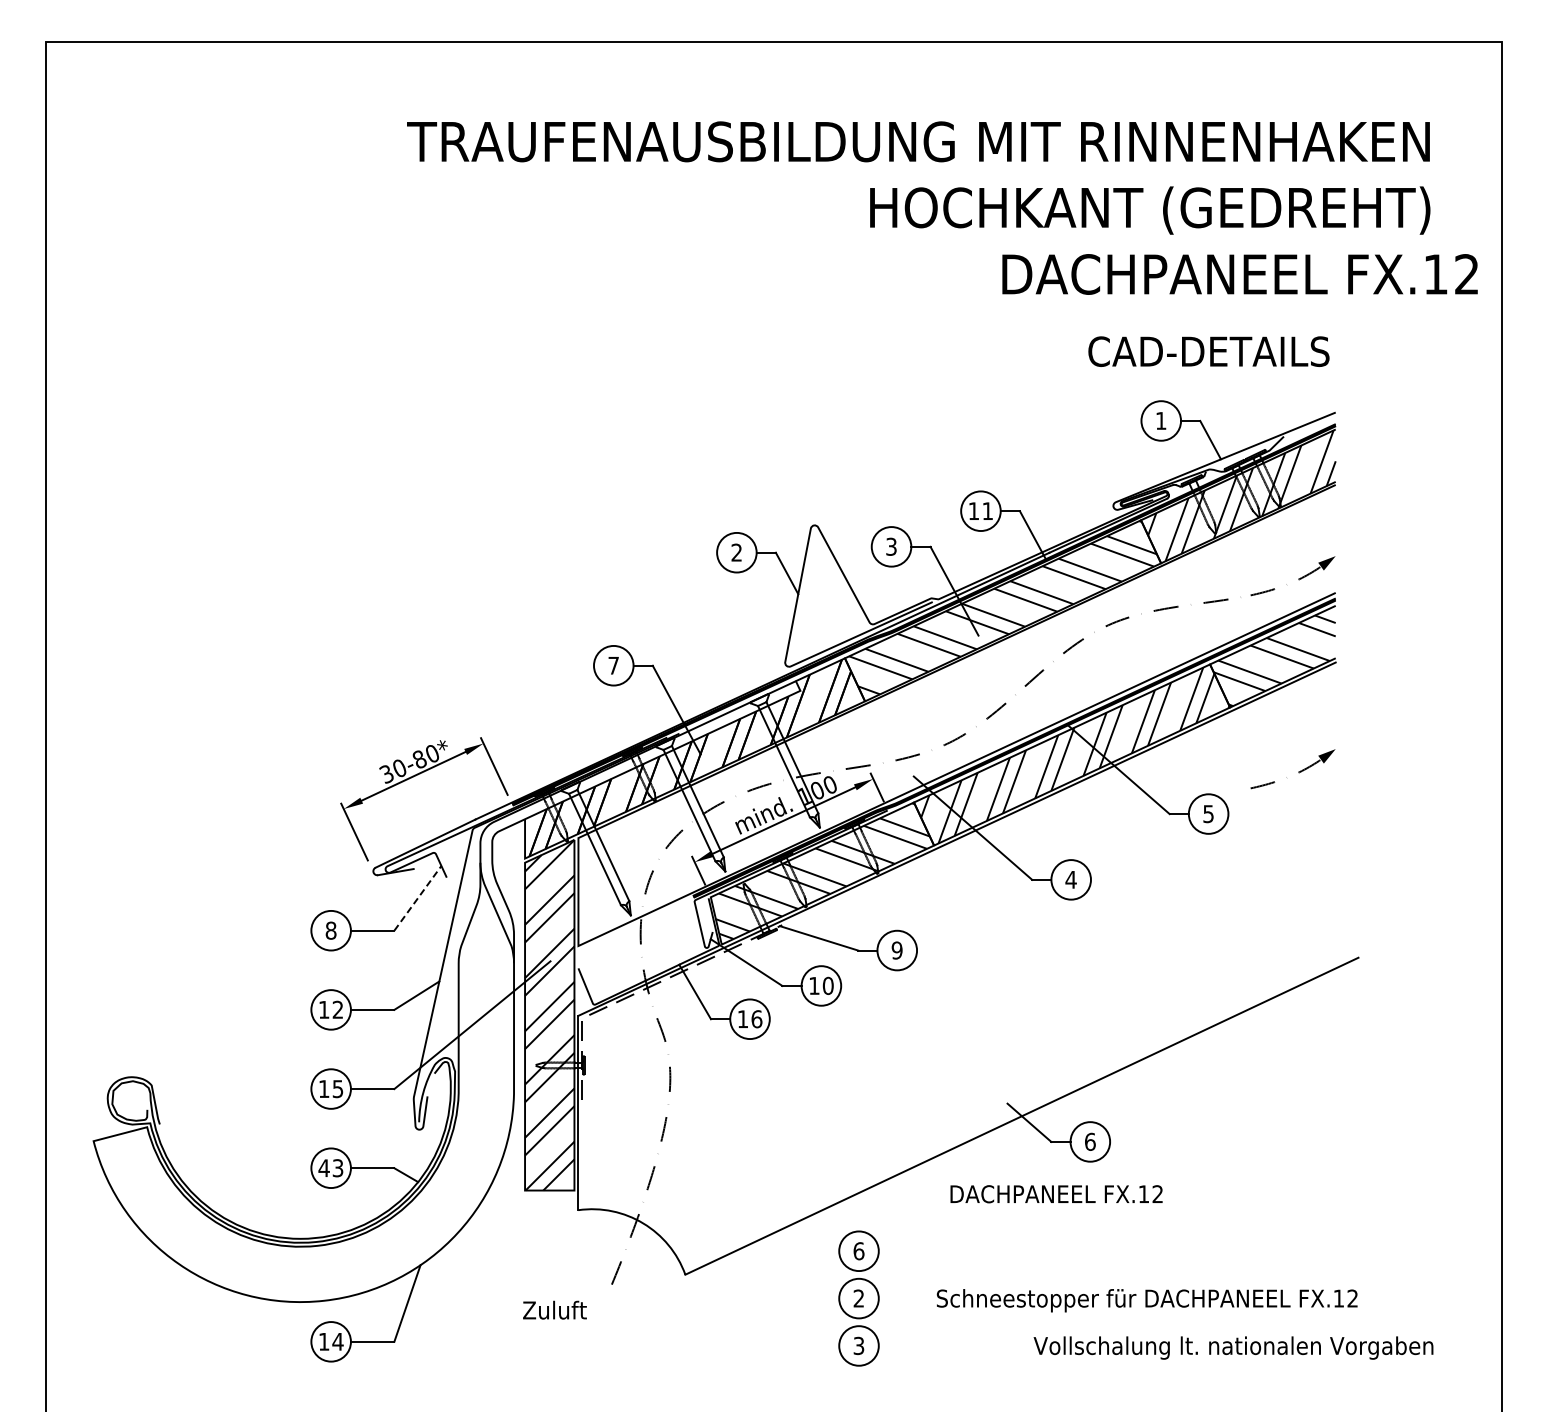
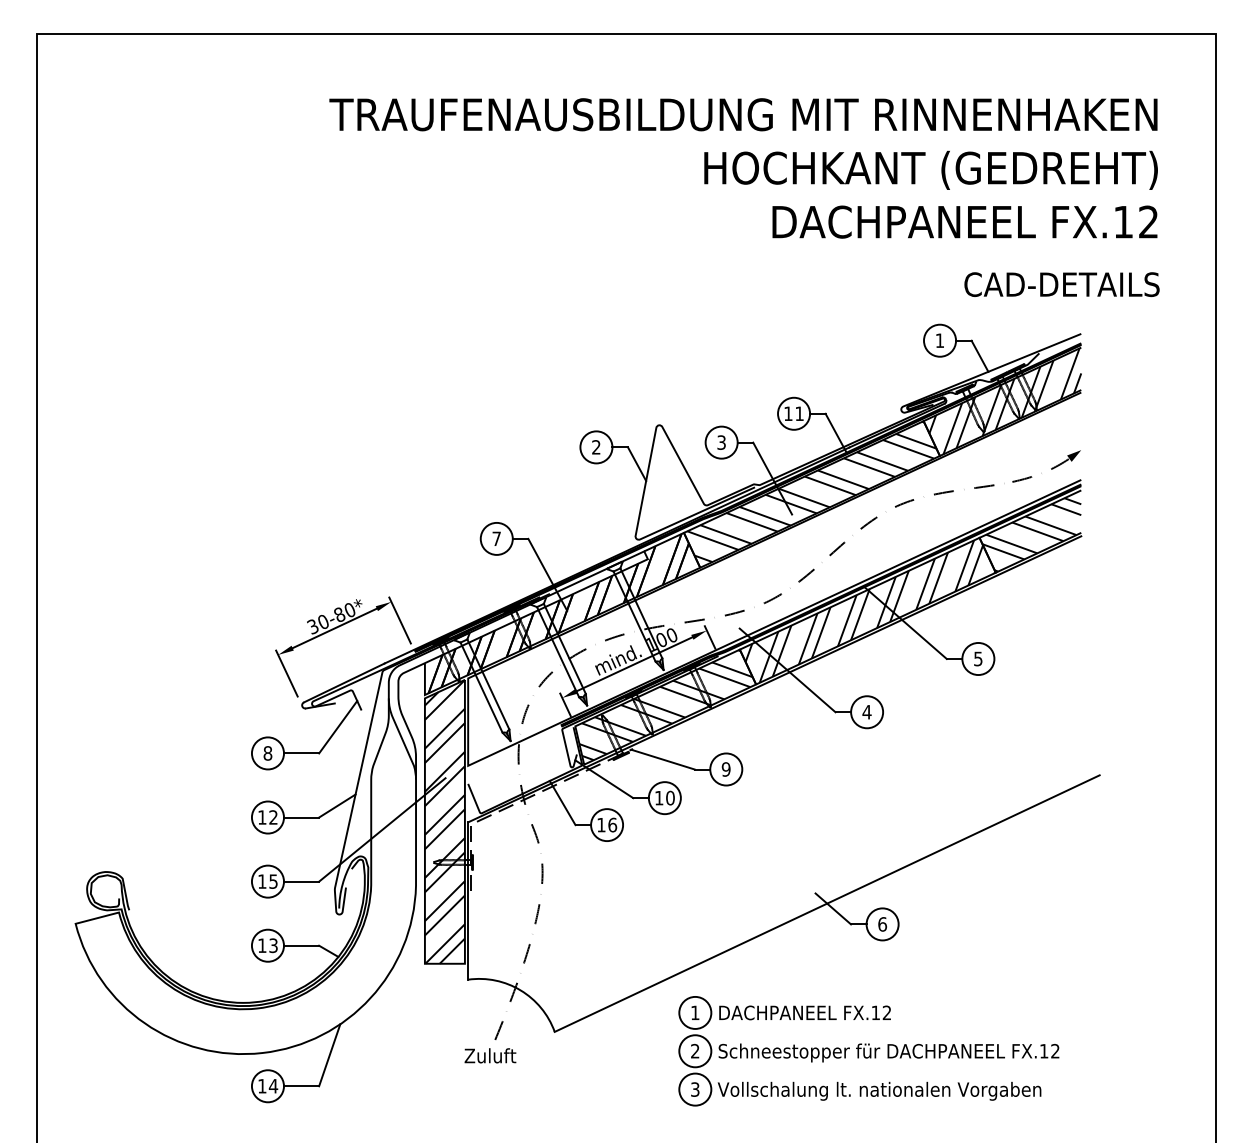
text: (1239, 274) -> (964, 222), moved
text: (1208, 351) -> (1061, 284), moved
part: (1298, 771) -> (1051, 624), removed
line: (418, 897) -> (338, 726), dashed -> solid
text: (323, 1167) -> (261, 945), 43 -> 13
text: (1056, 1194) -> (805, 1013), moved
text: (858, 1251) -> (694, 1013), 6 -> 1
text: (1146, 1300) -> (888, 1052), moved
text: (554, 1309) -> (490, 1055), moved
text: (1233, 1347) -> (879, 1090), moved

